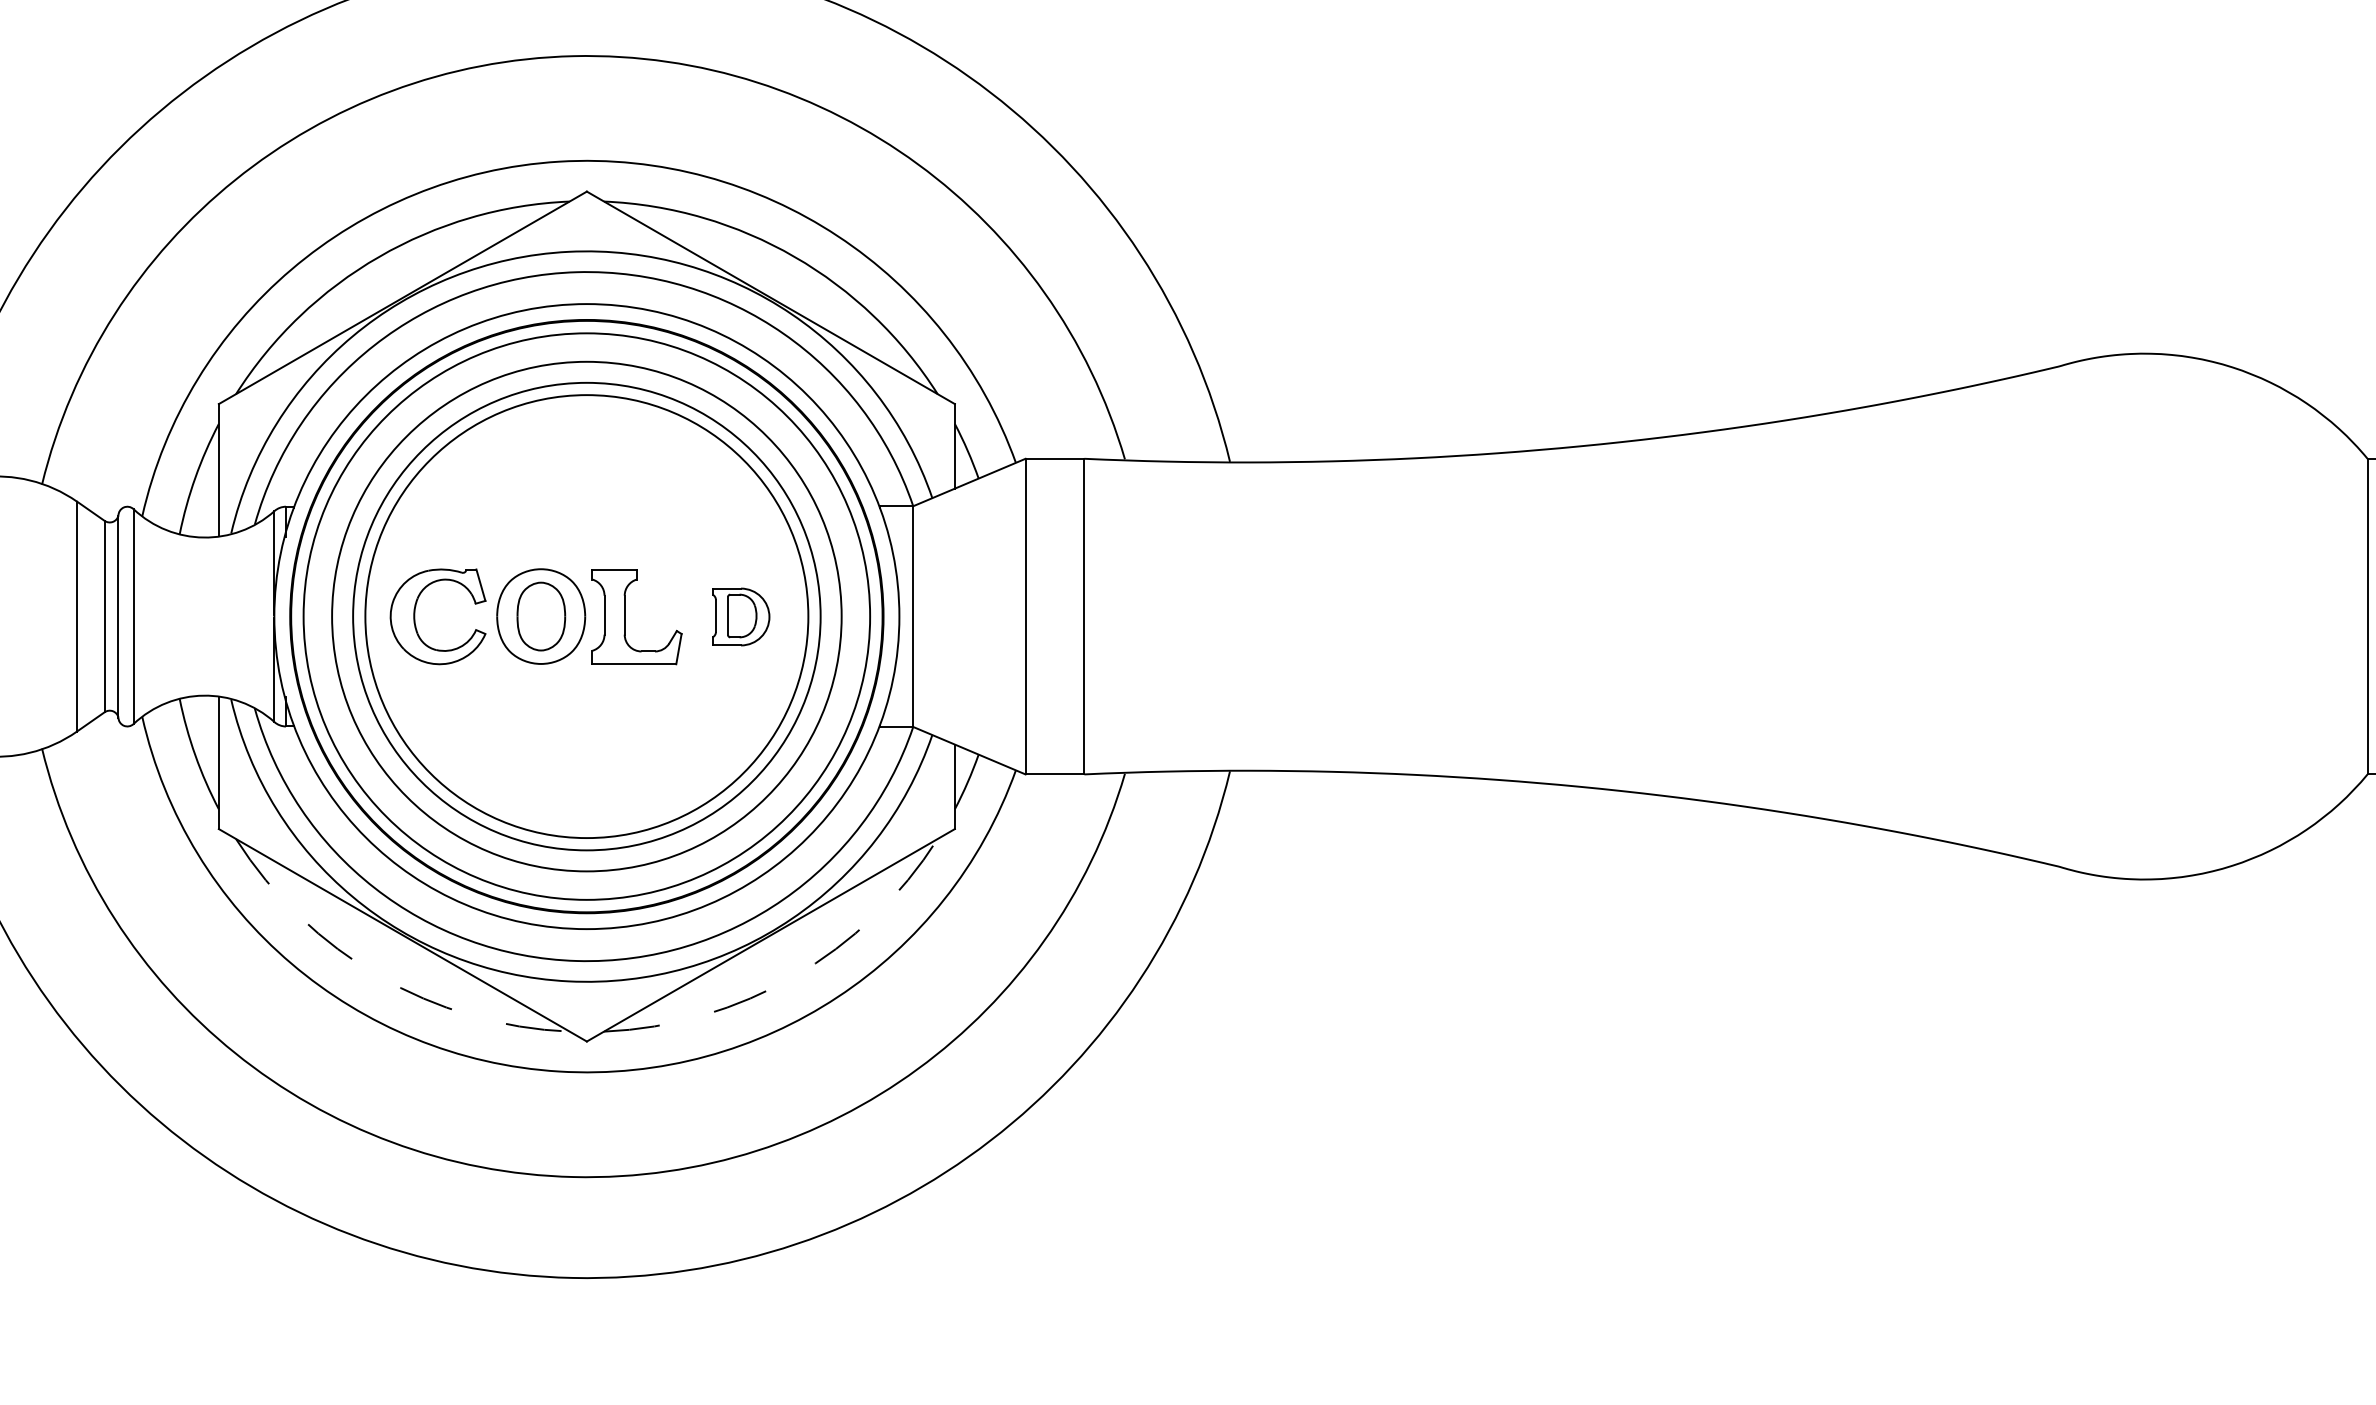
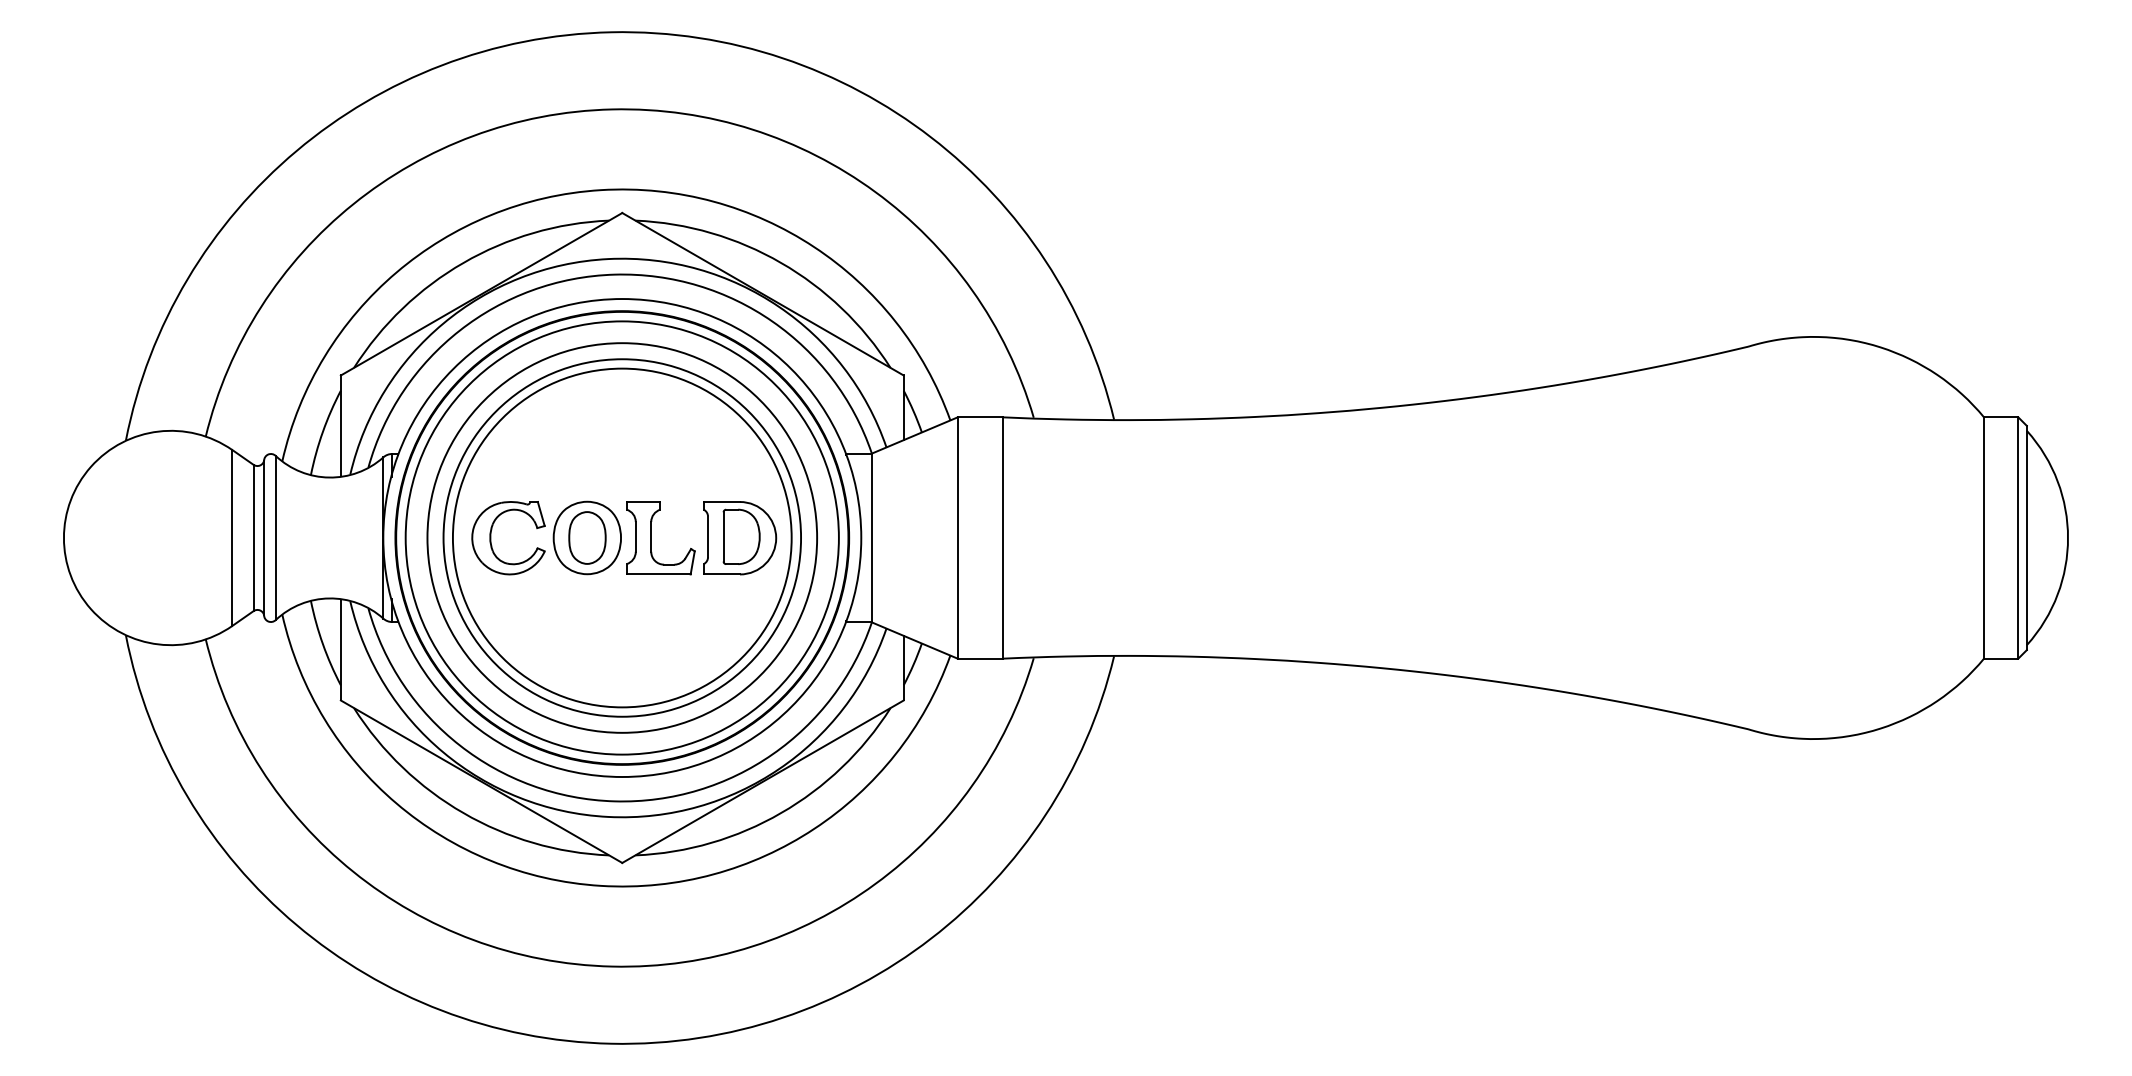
part: (741, 617) -> (740, 538), size x1.67
arc: (379, 976) -> (463, 813), dashed -> solid
arc: (795, 976) -> (781, 813), dashed -> solid

